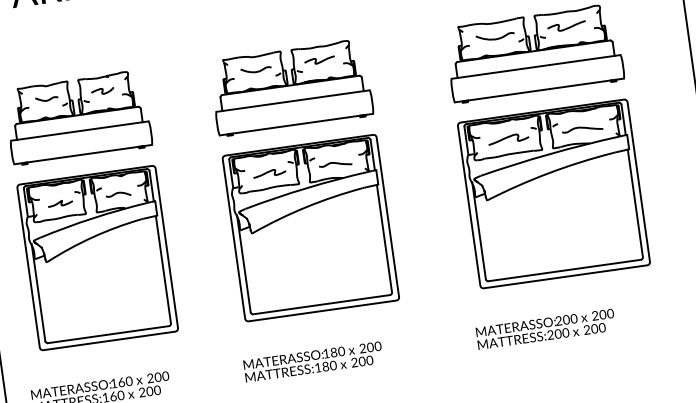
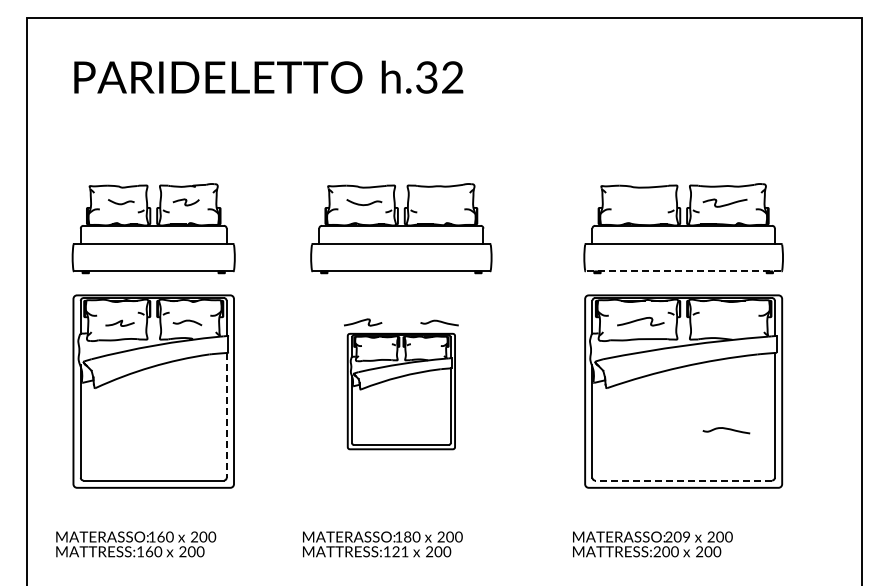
curve: (495, 38) -> (641, 205), removed
curve: (319, 61) -> (437, 203), removed
line: (539, 90) -> (683, 271), solid -> dashed
curve: (582, 128) -> (726, 429), moved
part: (311, 228) -> (401, 391), size x0.6
line: (163, 269) -> (226, 415), solid -> dashed
line: (564, 270) -> (683, 480), solid -> dashed
text: (574, 319) -> (686, 537), 200 -> 209
text: (329, 365) -> (400, 551), 180 -> 121

